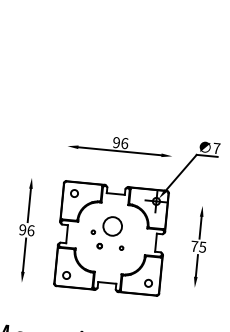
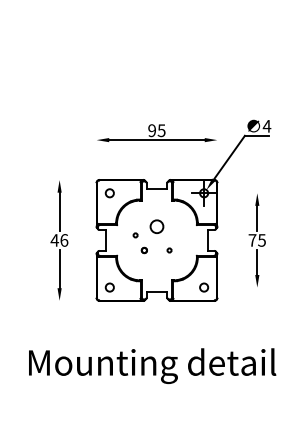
text: (124, 143) -> (161, 130), 96 -> 95
text: (216, 148) -> (266, 126), 7 -> 4
circle: (112, 226) -> (156, 226), size x0.6
text: (22, 229) -> (54, 240), 96 -> 46

